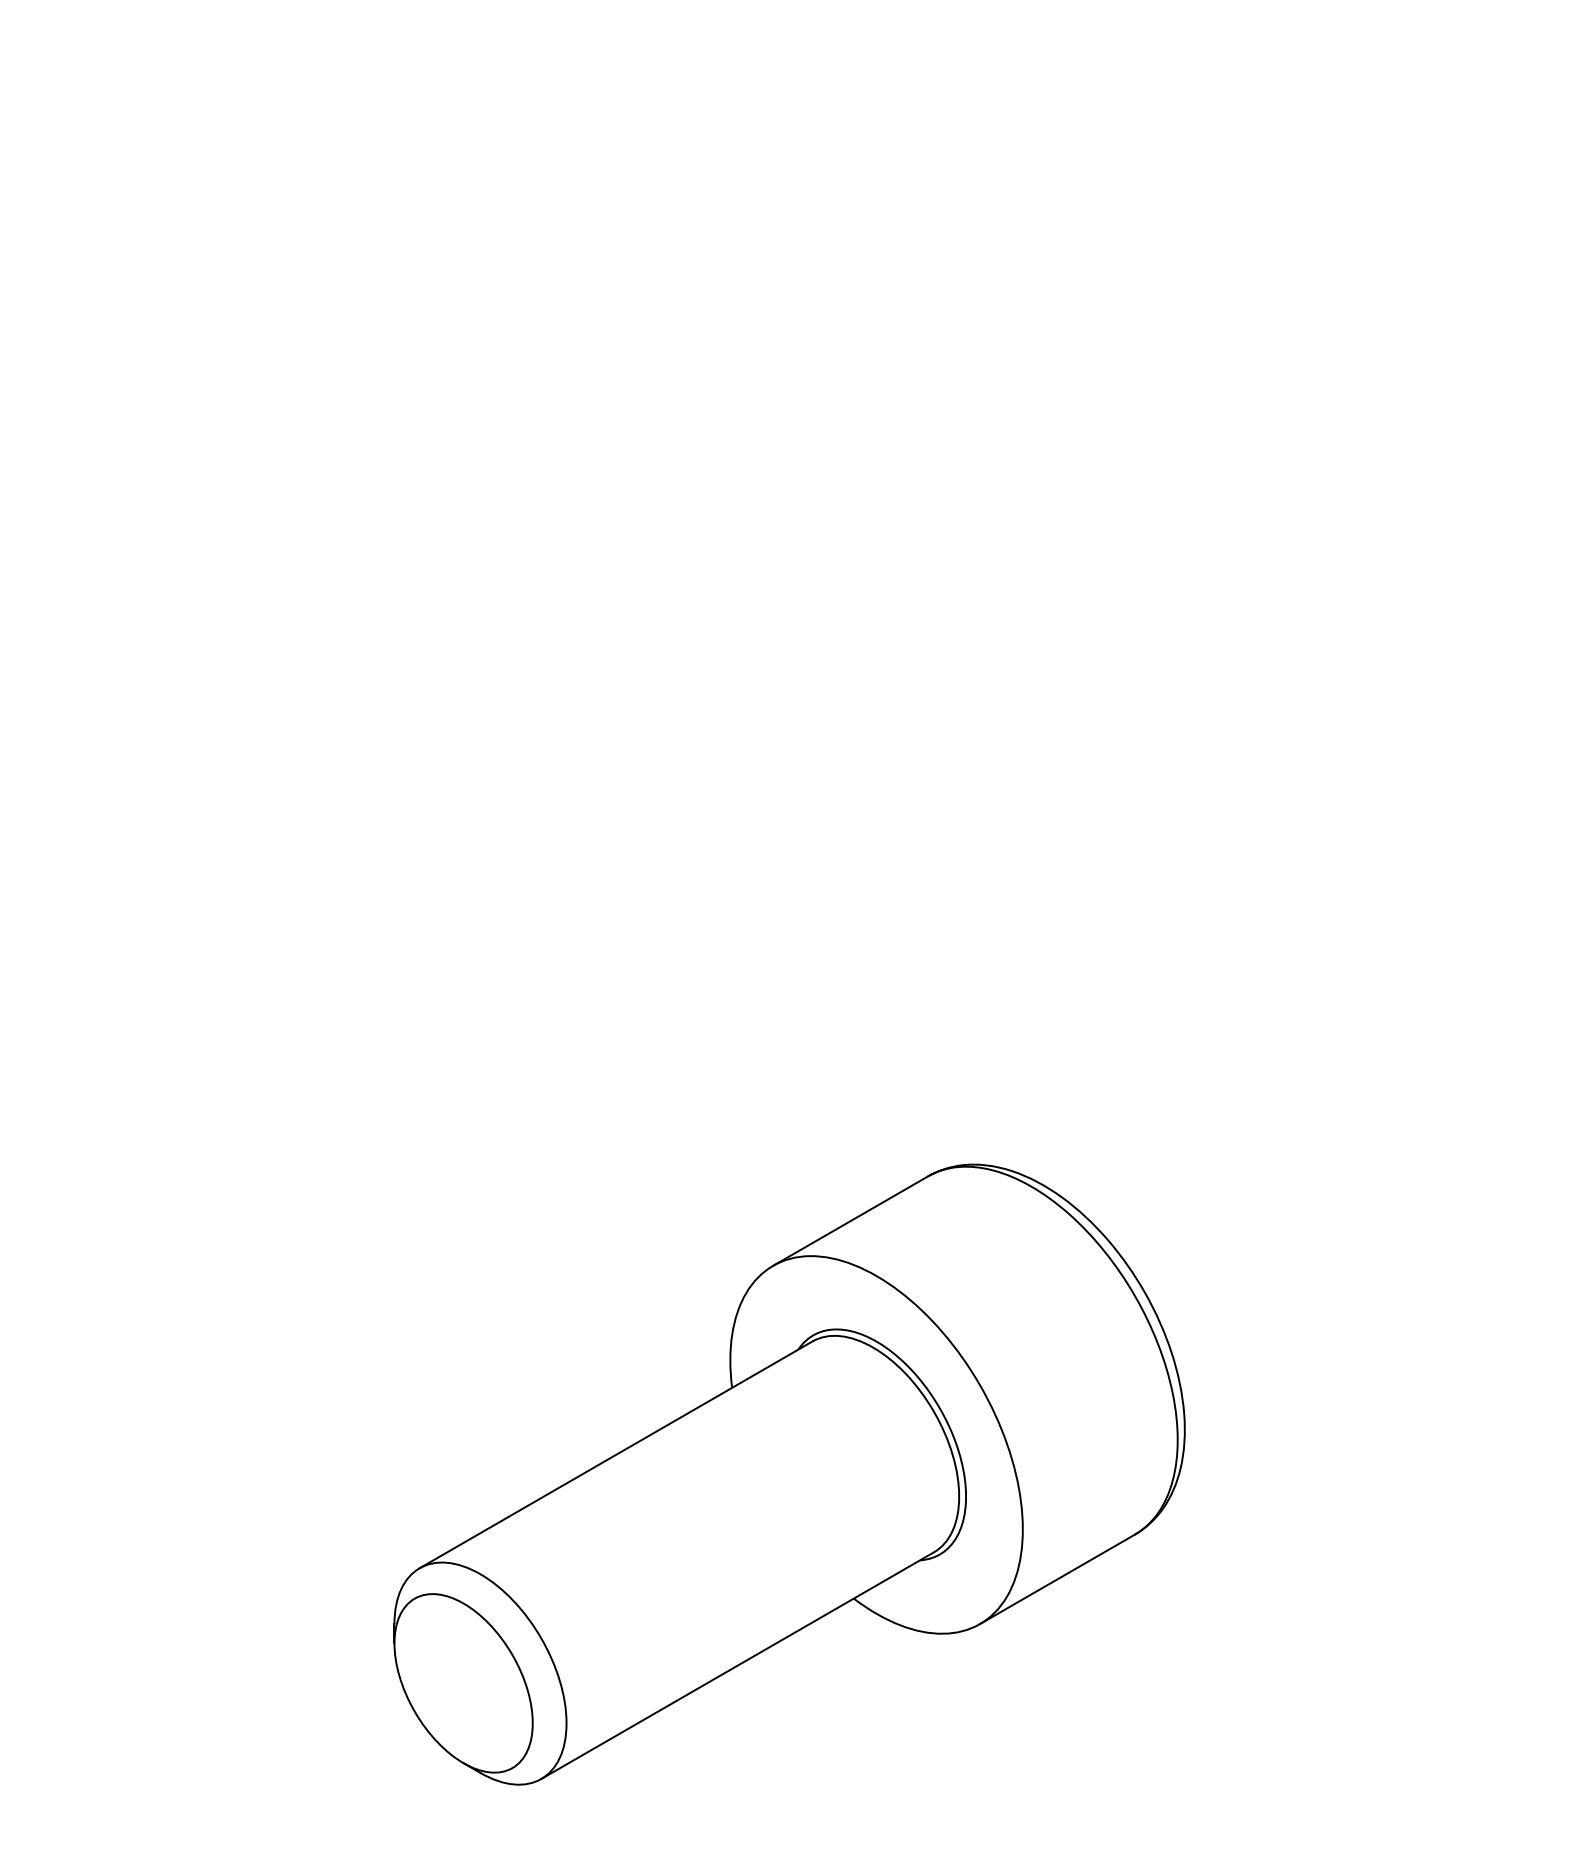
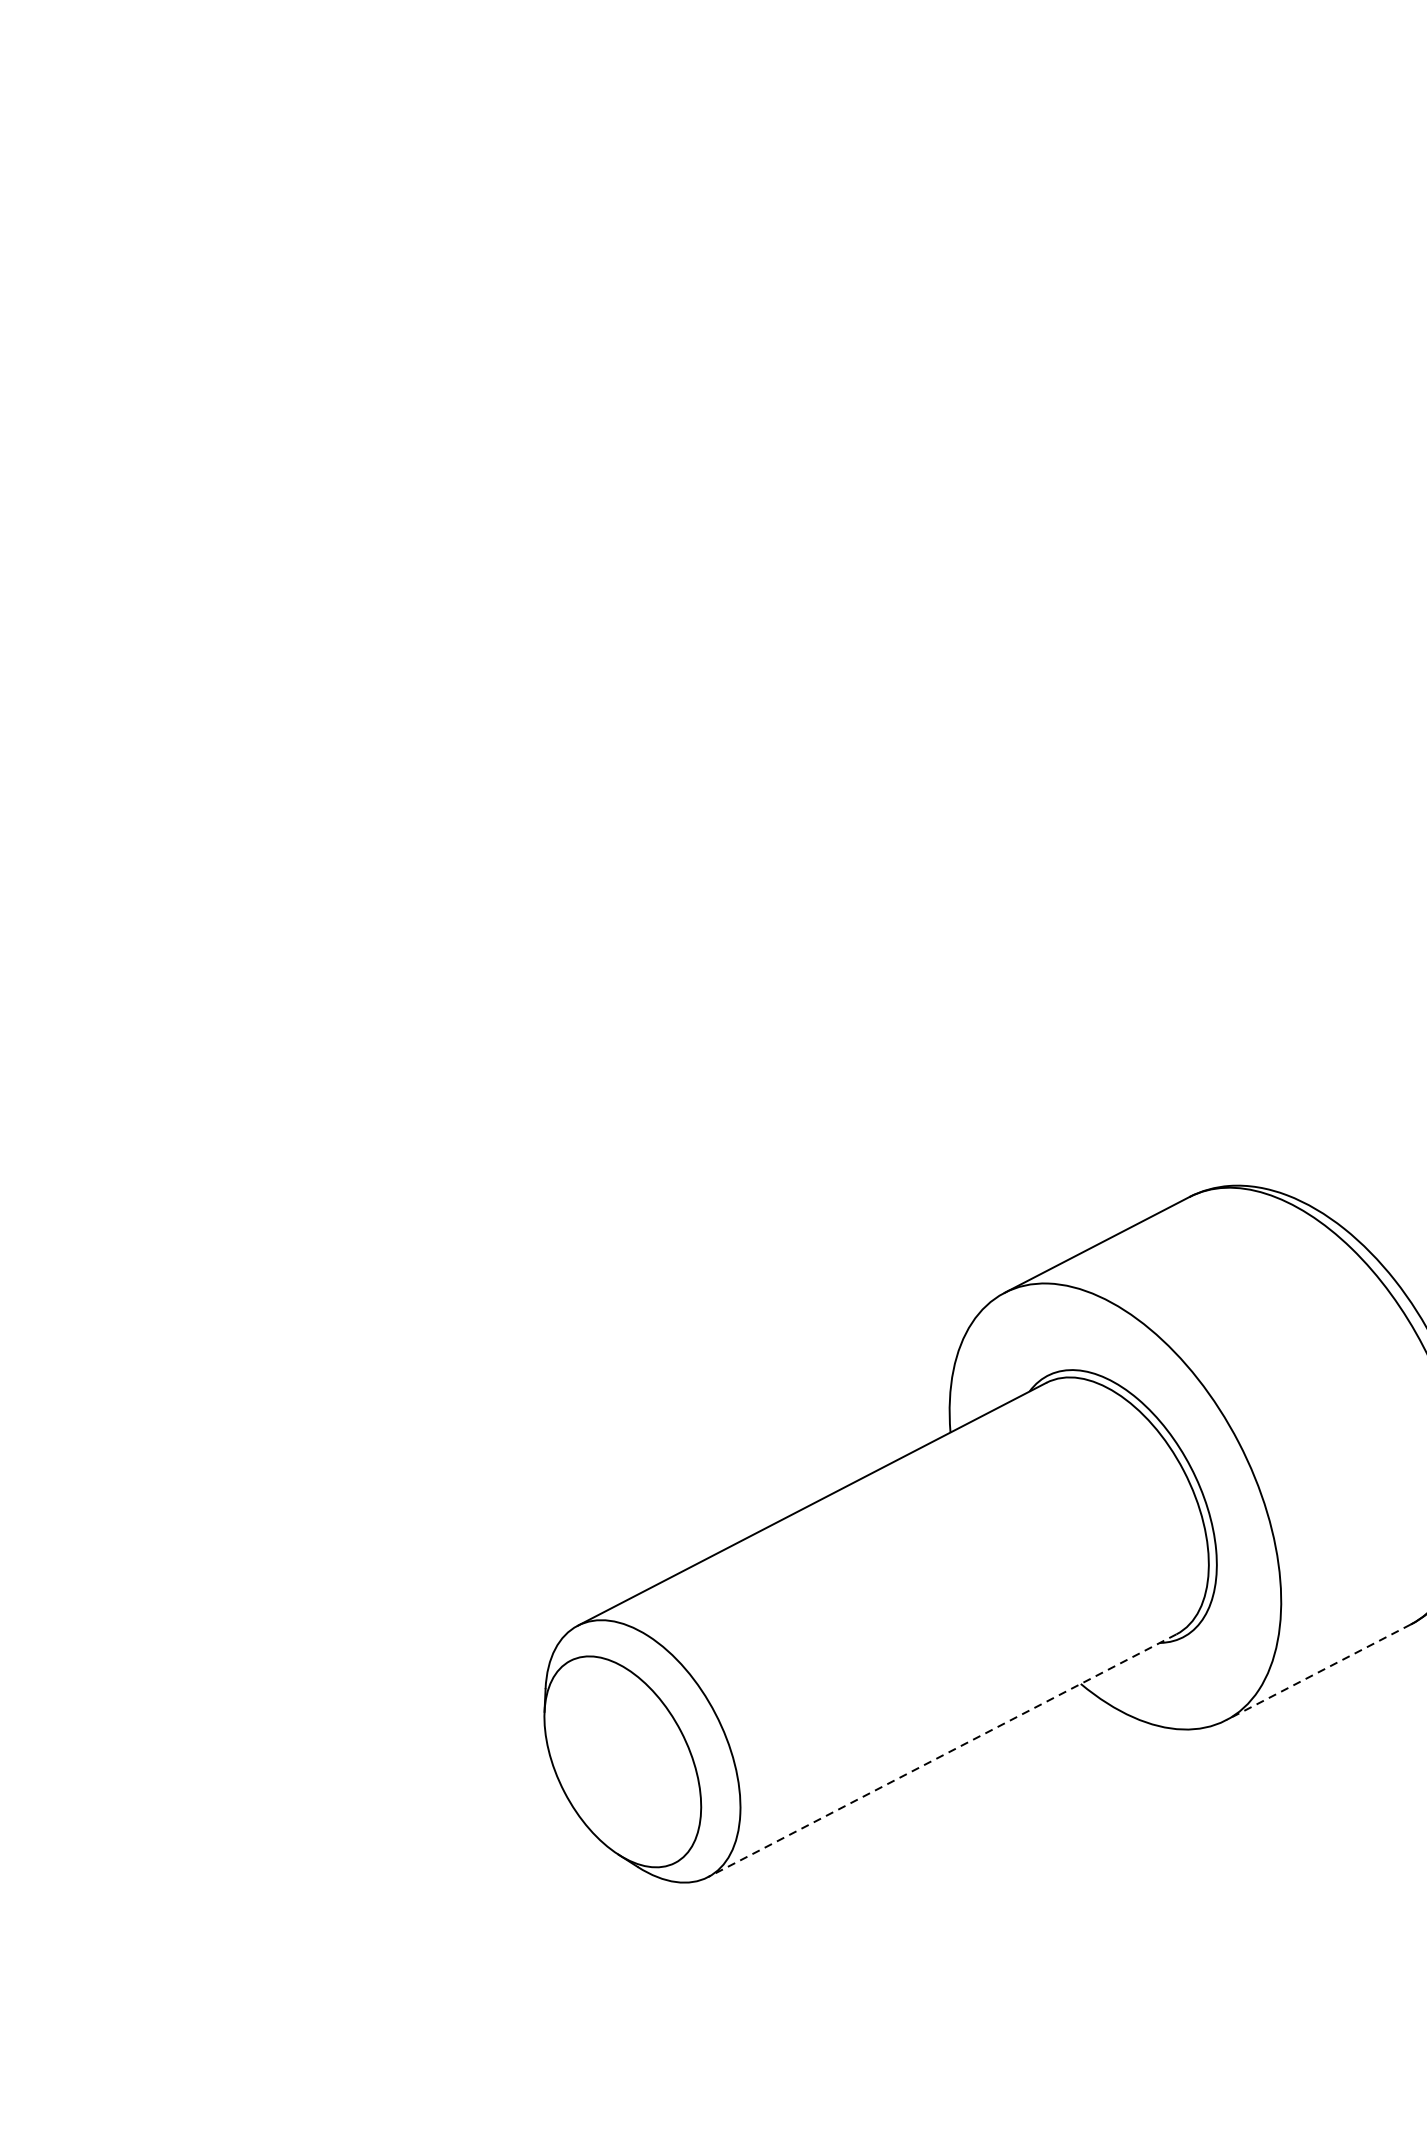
line: (1057, 1579) -> (1318, 1672), solid -> dashed
line: (737, 1665) -> (942, 1755), solid -> dashed

